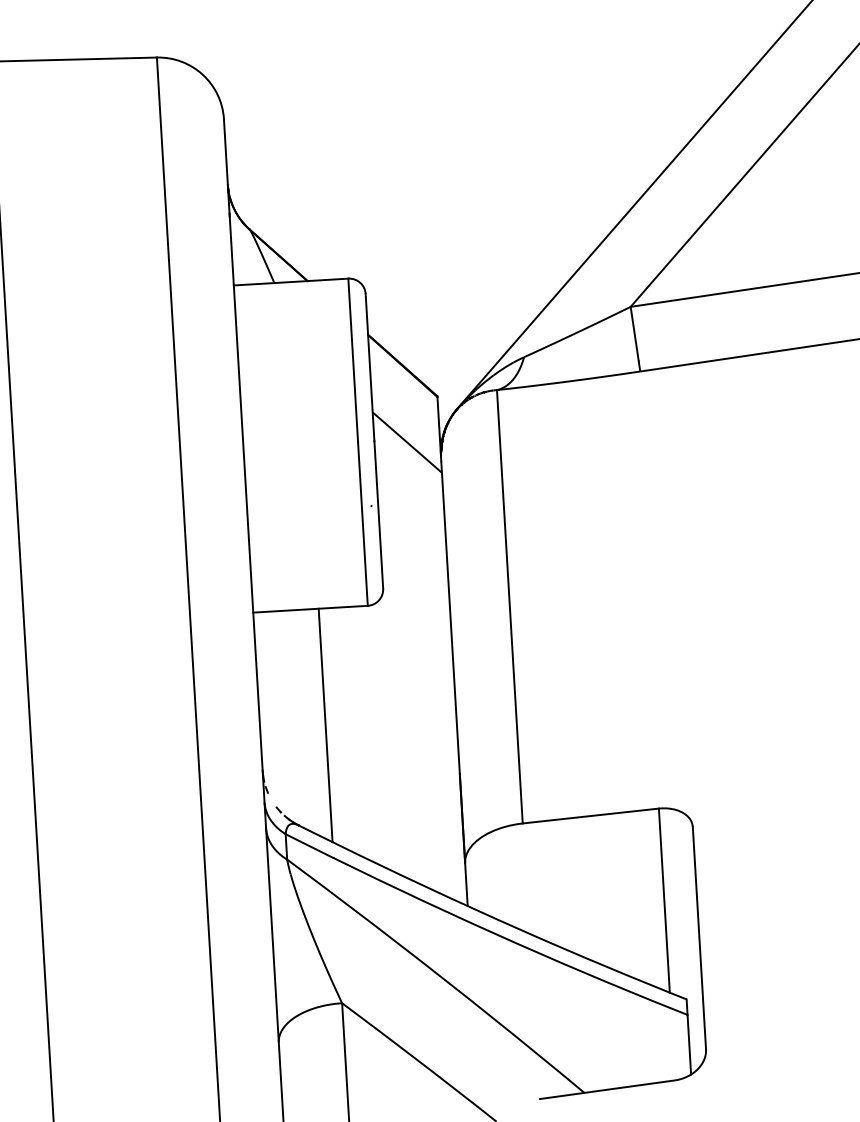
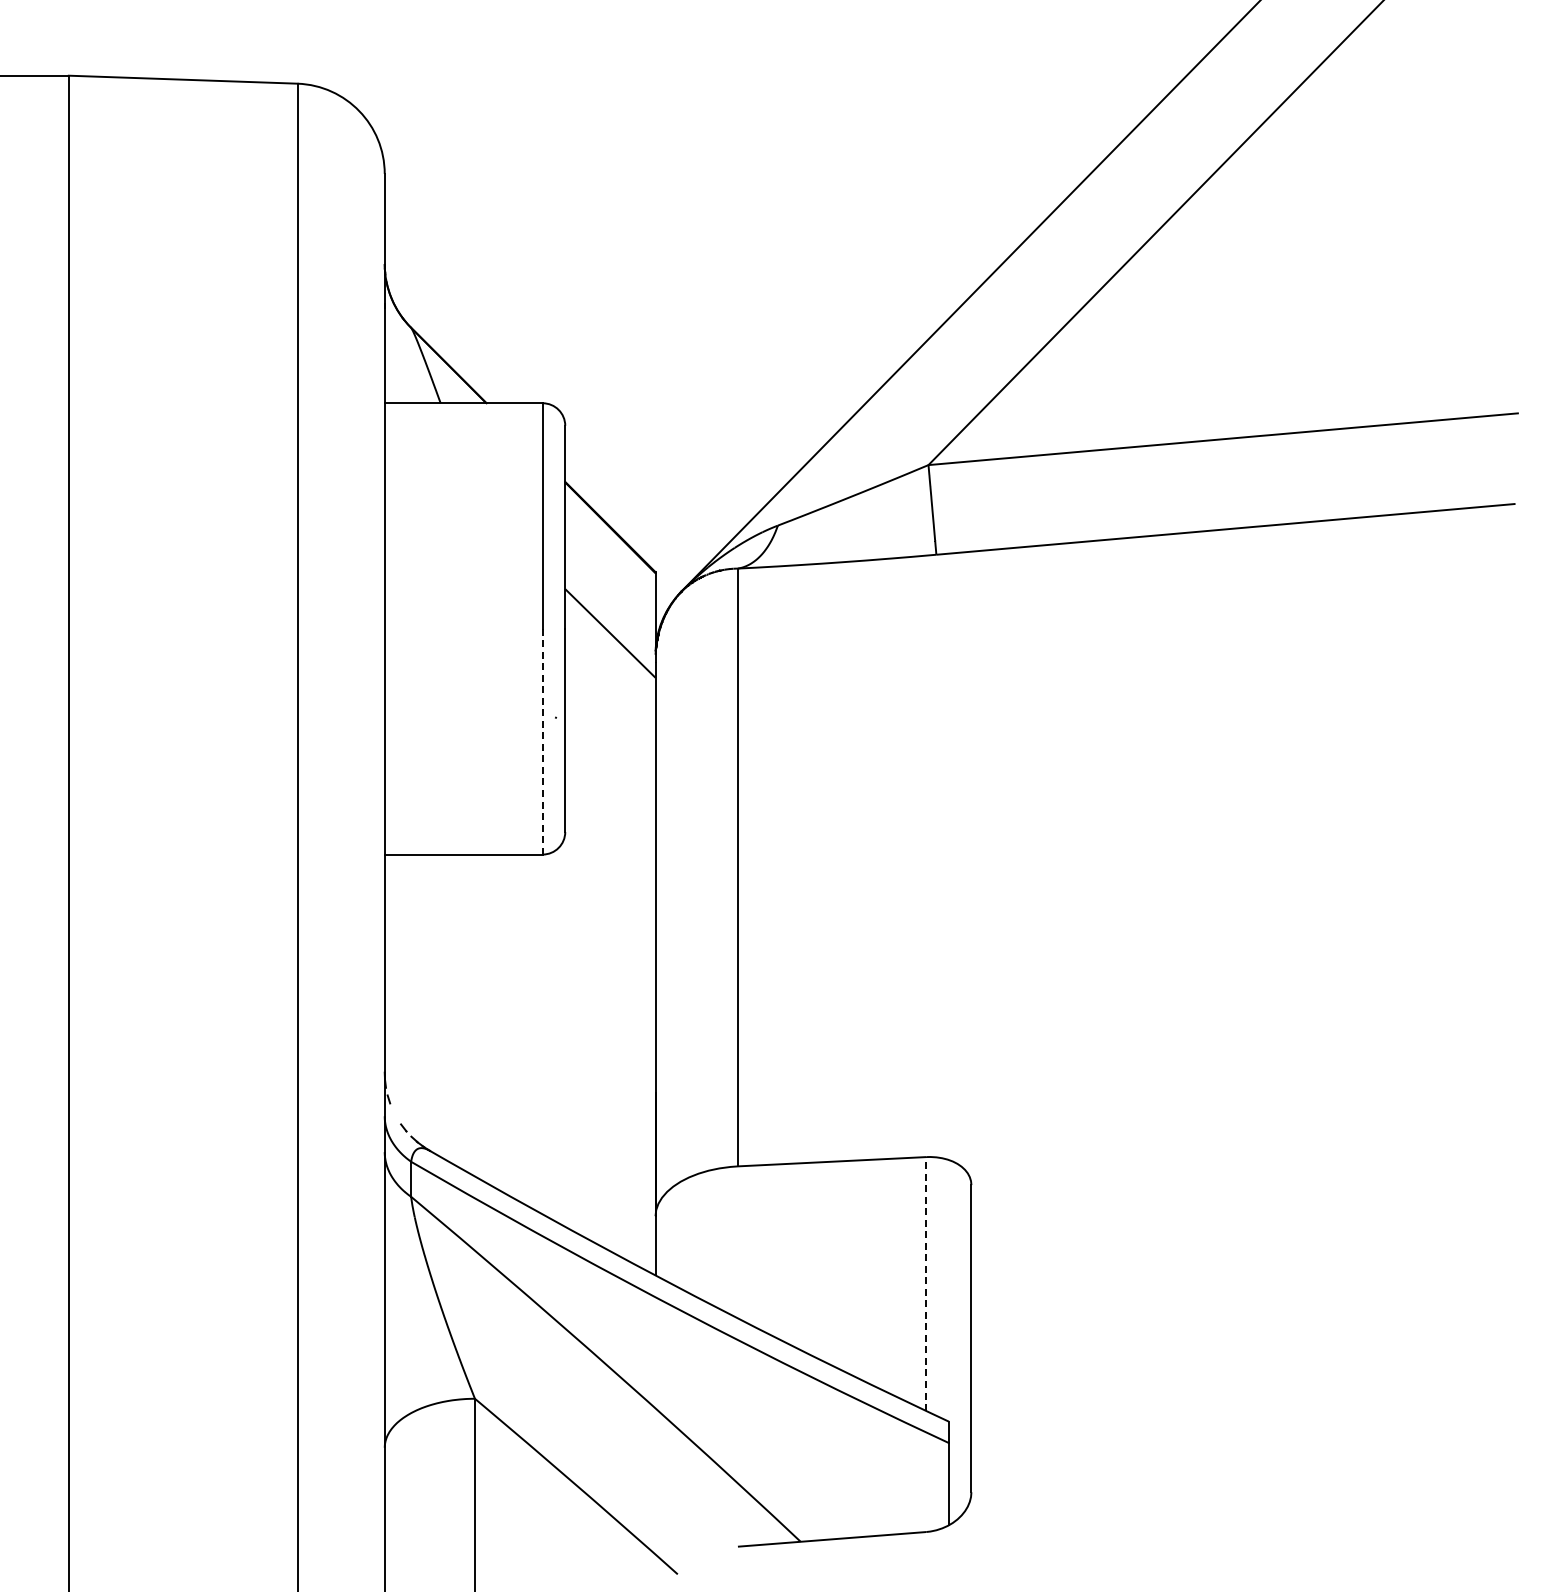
line: (362, 523) -> (542, 741), solid -> dashed
line: (325, 725) -> (475, 1015), removed
line: (664, 900) -> (926, 1284), solid -> dashed

